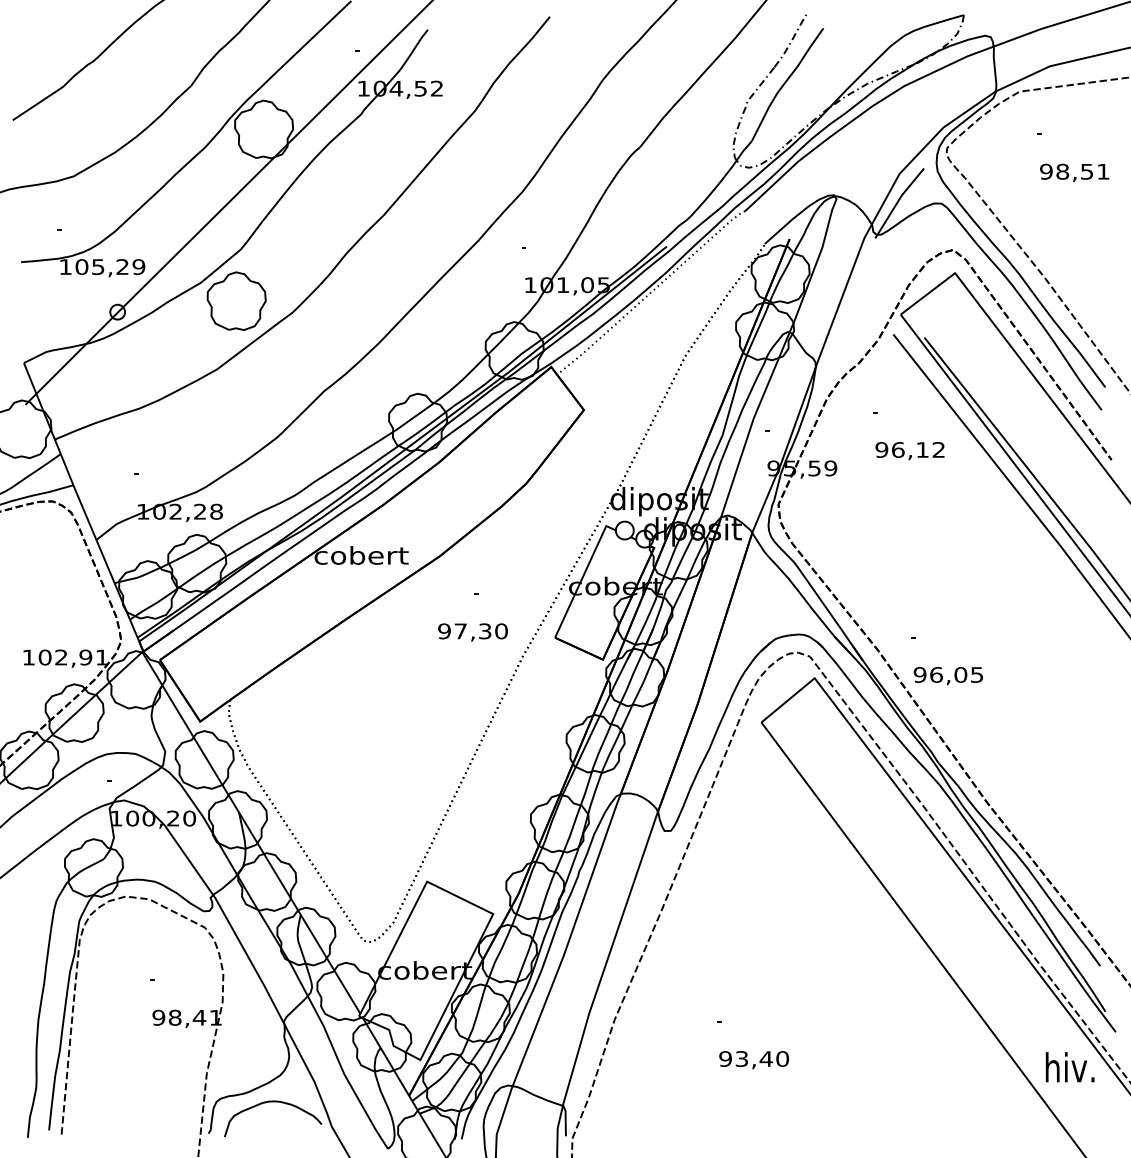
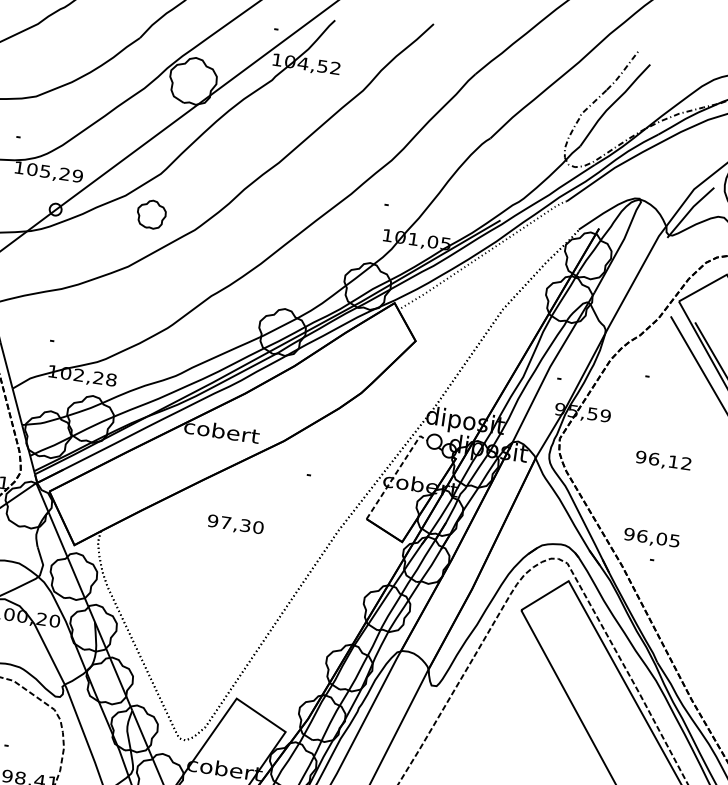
part: (236, 300) -> (151, 213), size x0.6
text: (909, 451) -> (662, 461), moved
line: (583, 575) -> (396, 472), solid -> dashed
text: (472, 632) -> (235, 525), moved
text: (947, 676) -> (651, 538), moved

